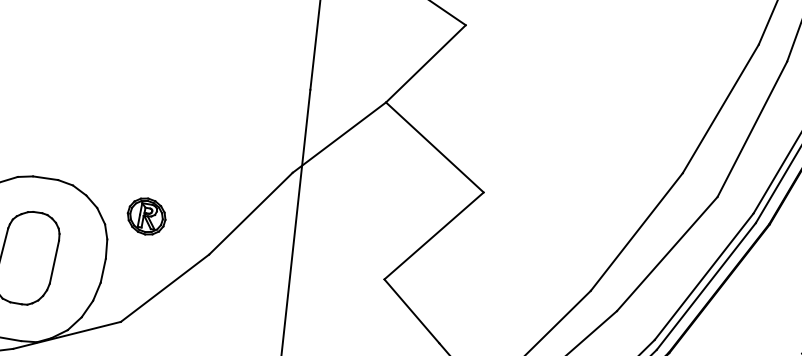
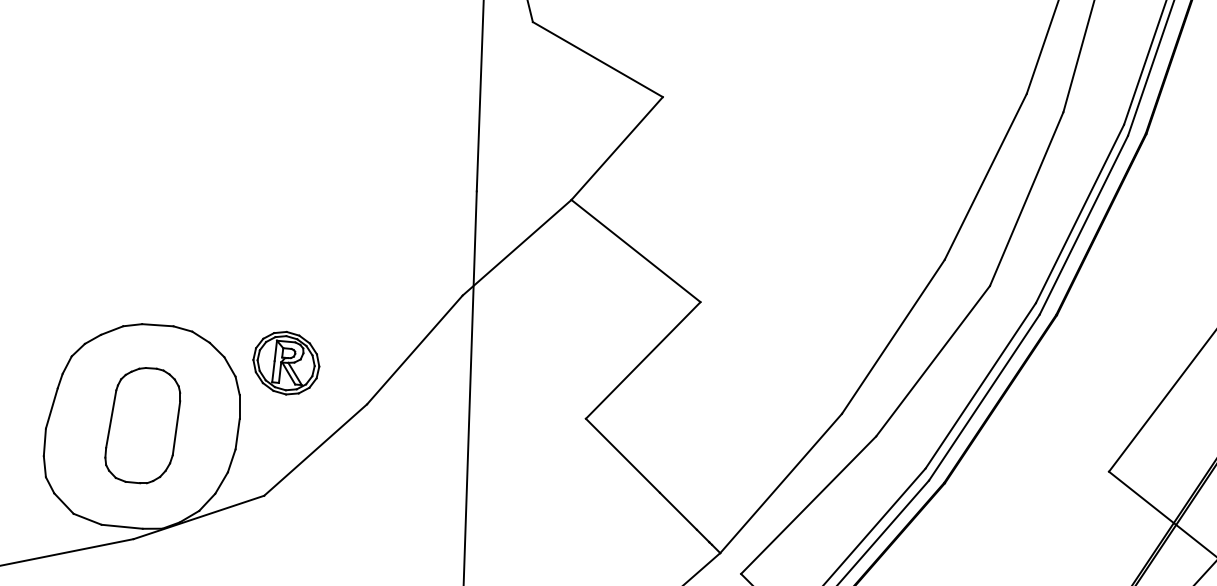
part: (146, 215) -> (285, 362), size x1.4

